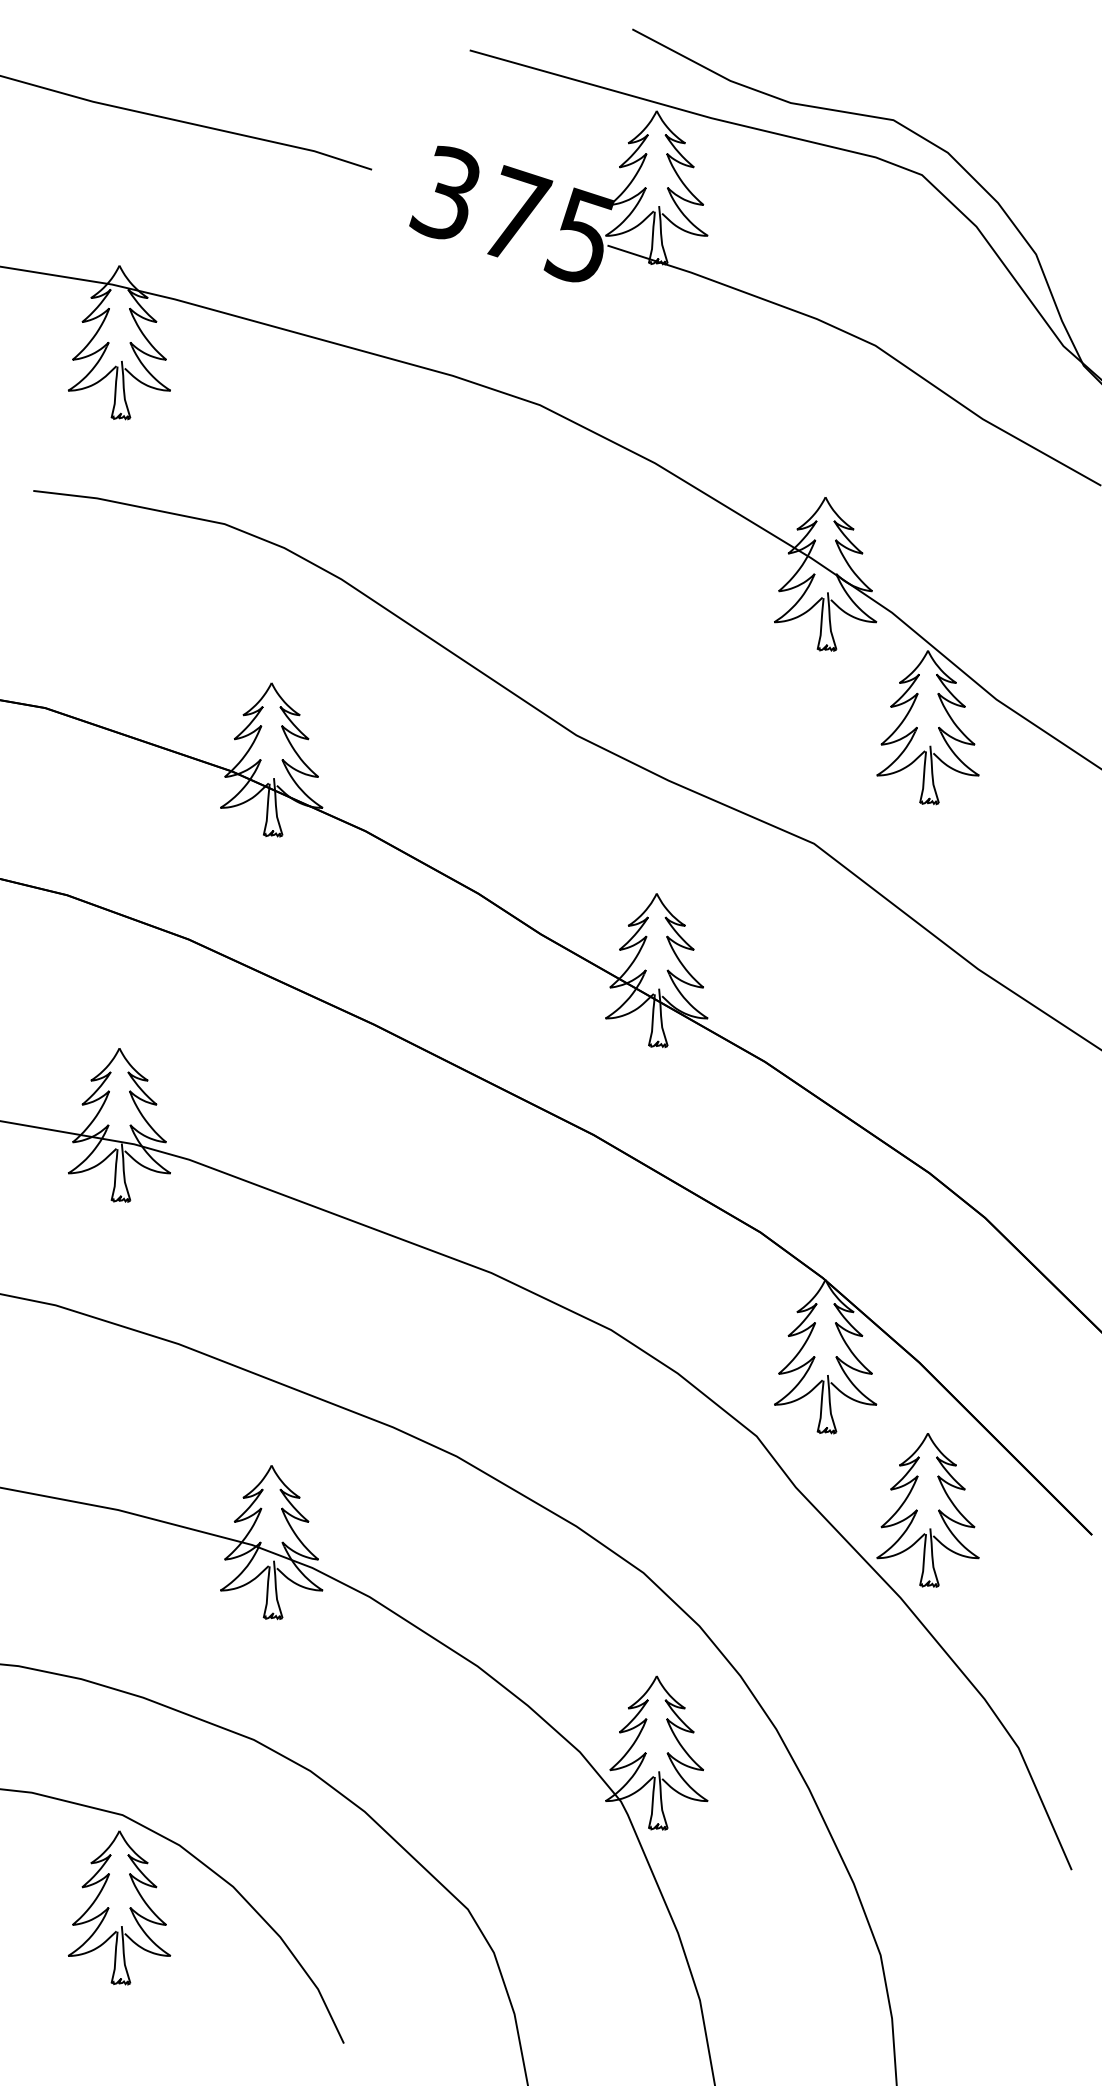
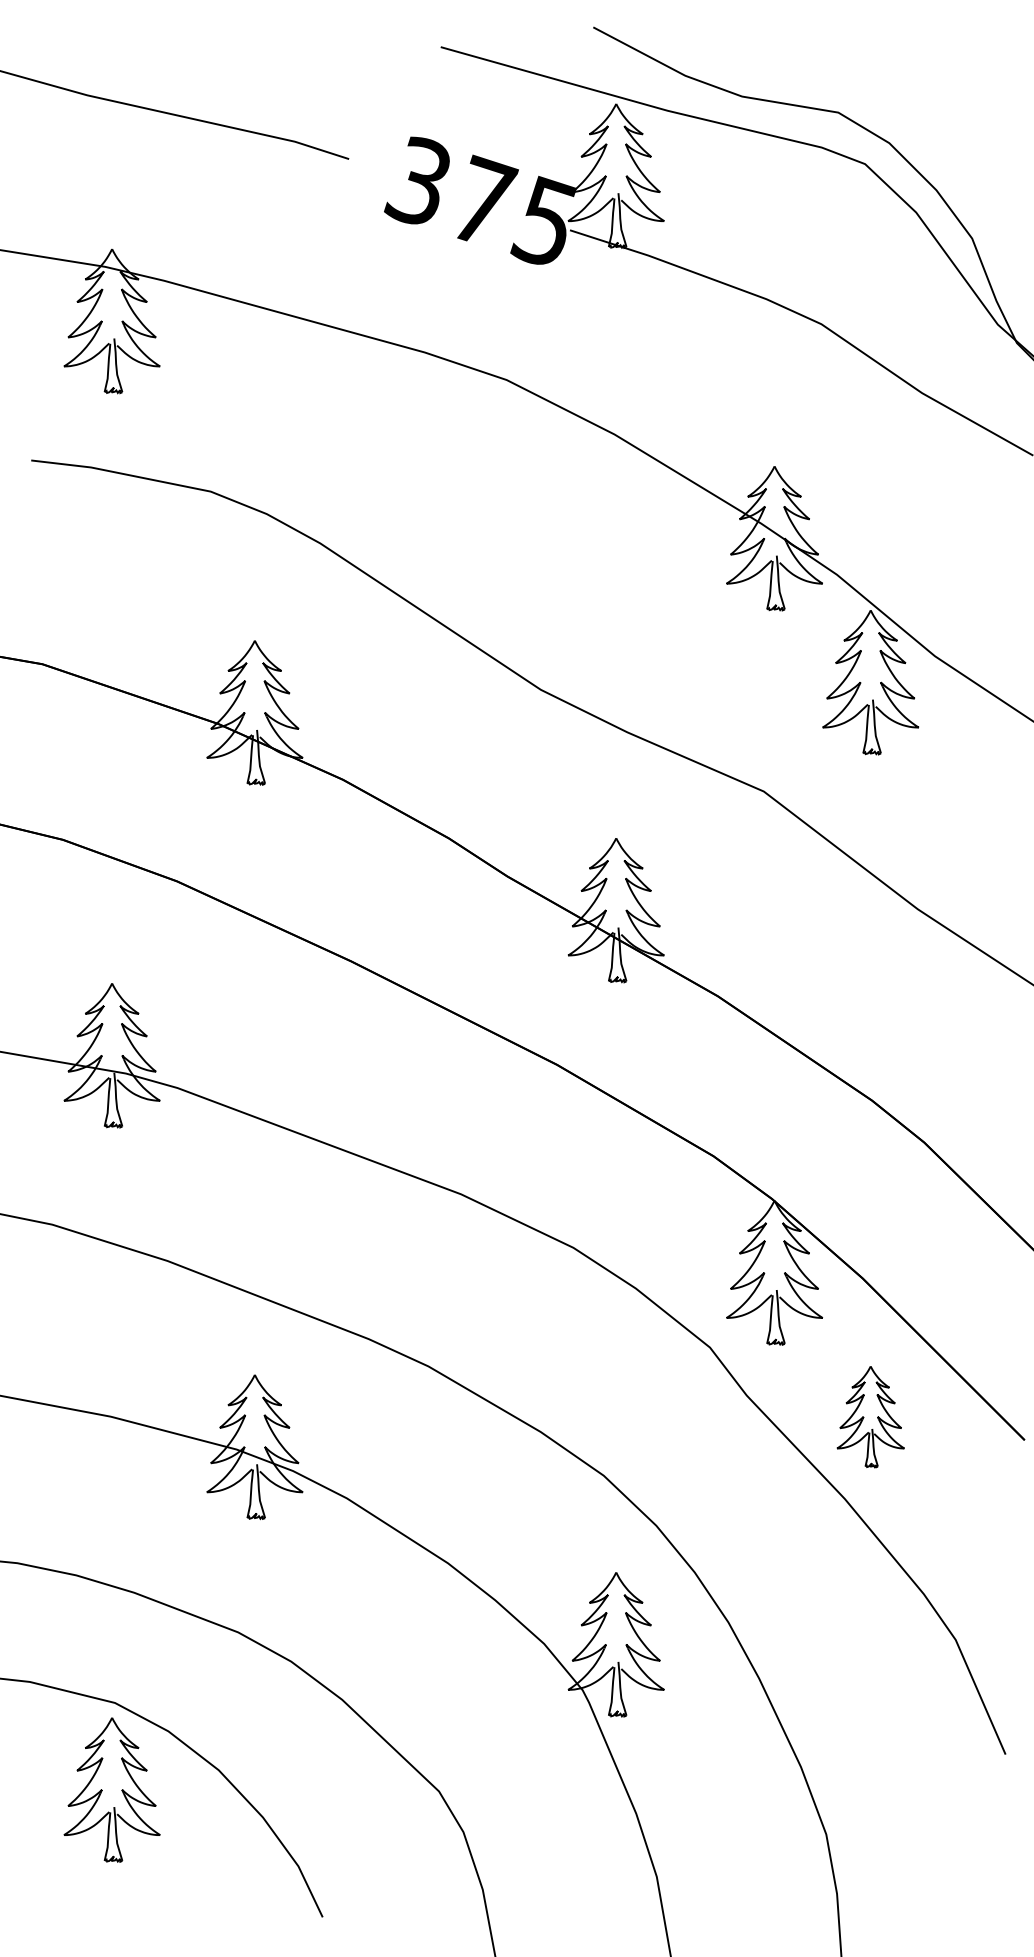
part: (927, 1510) -> (870, 1417), size x0.7

